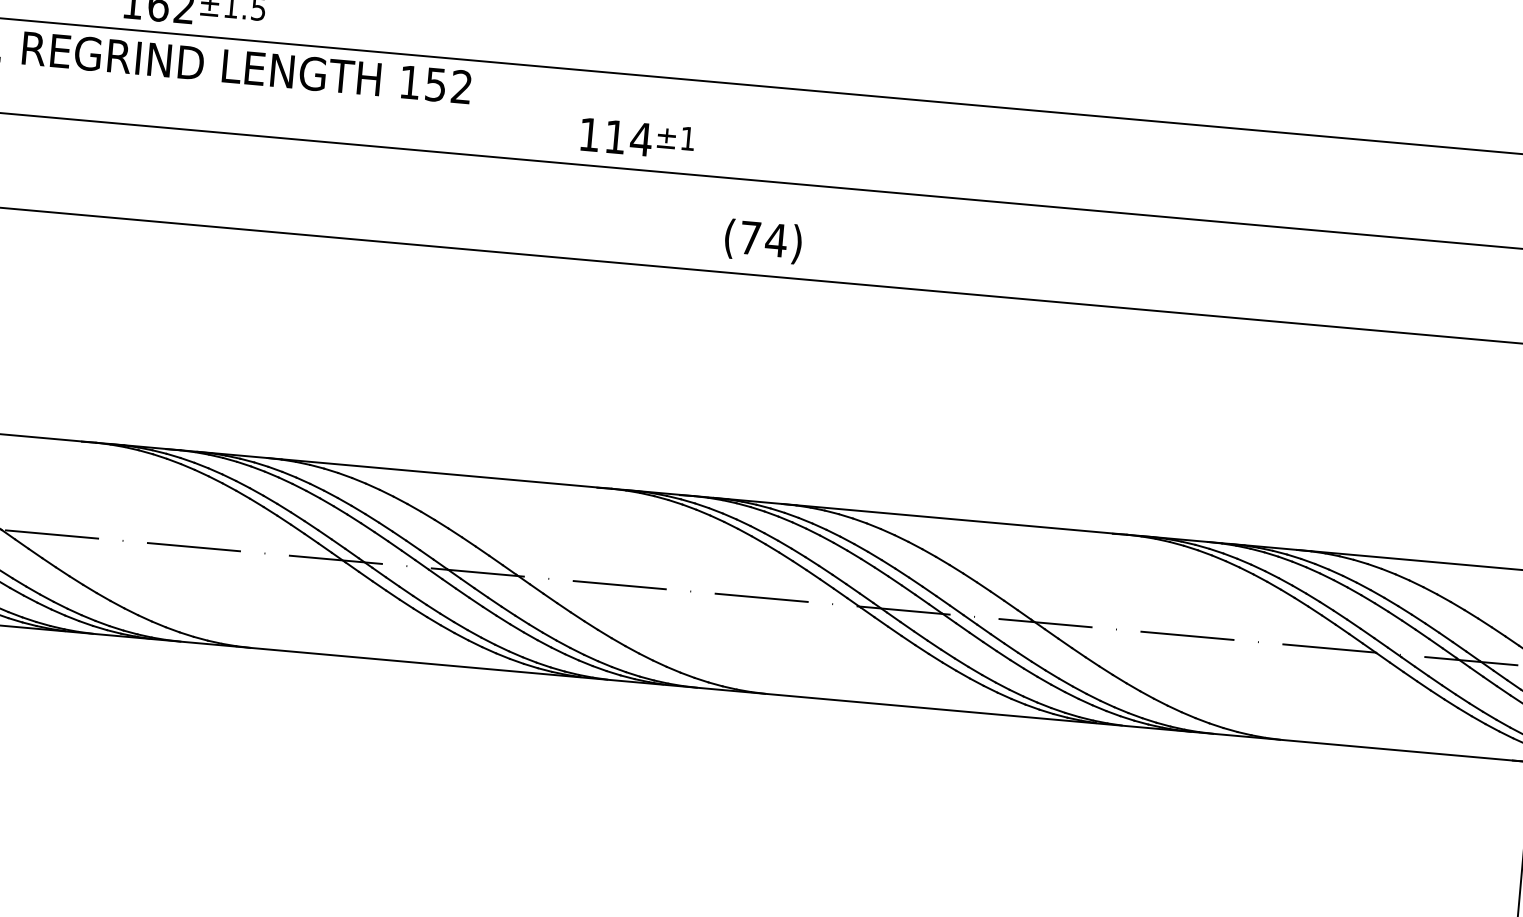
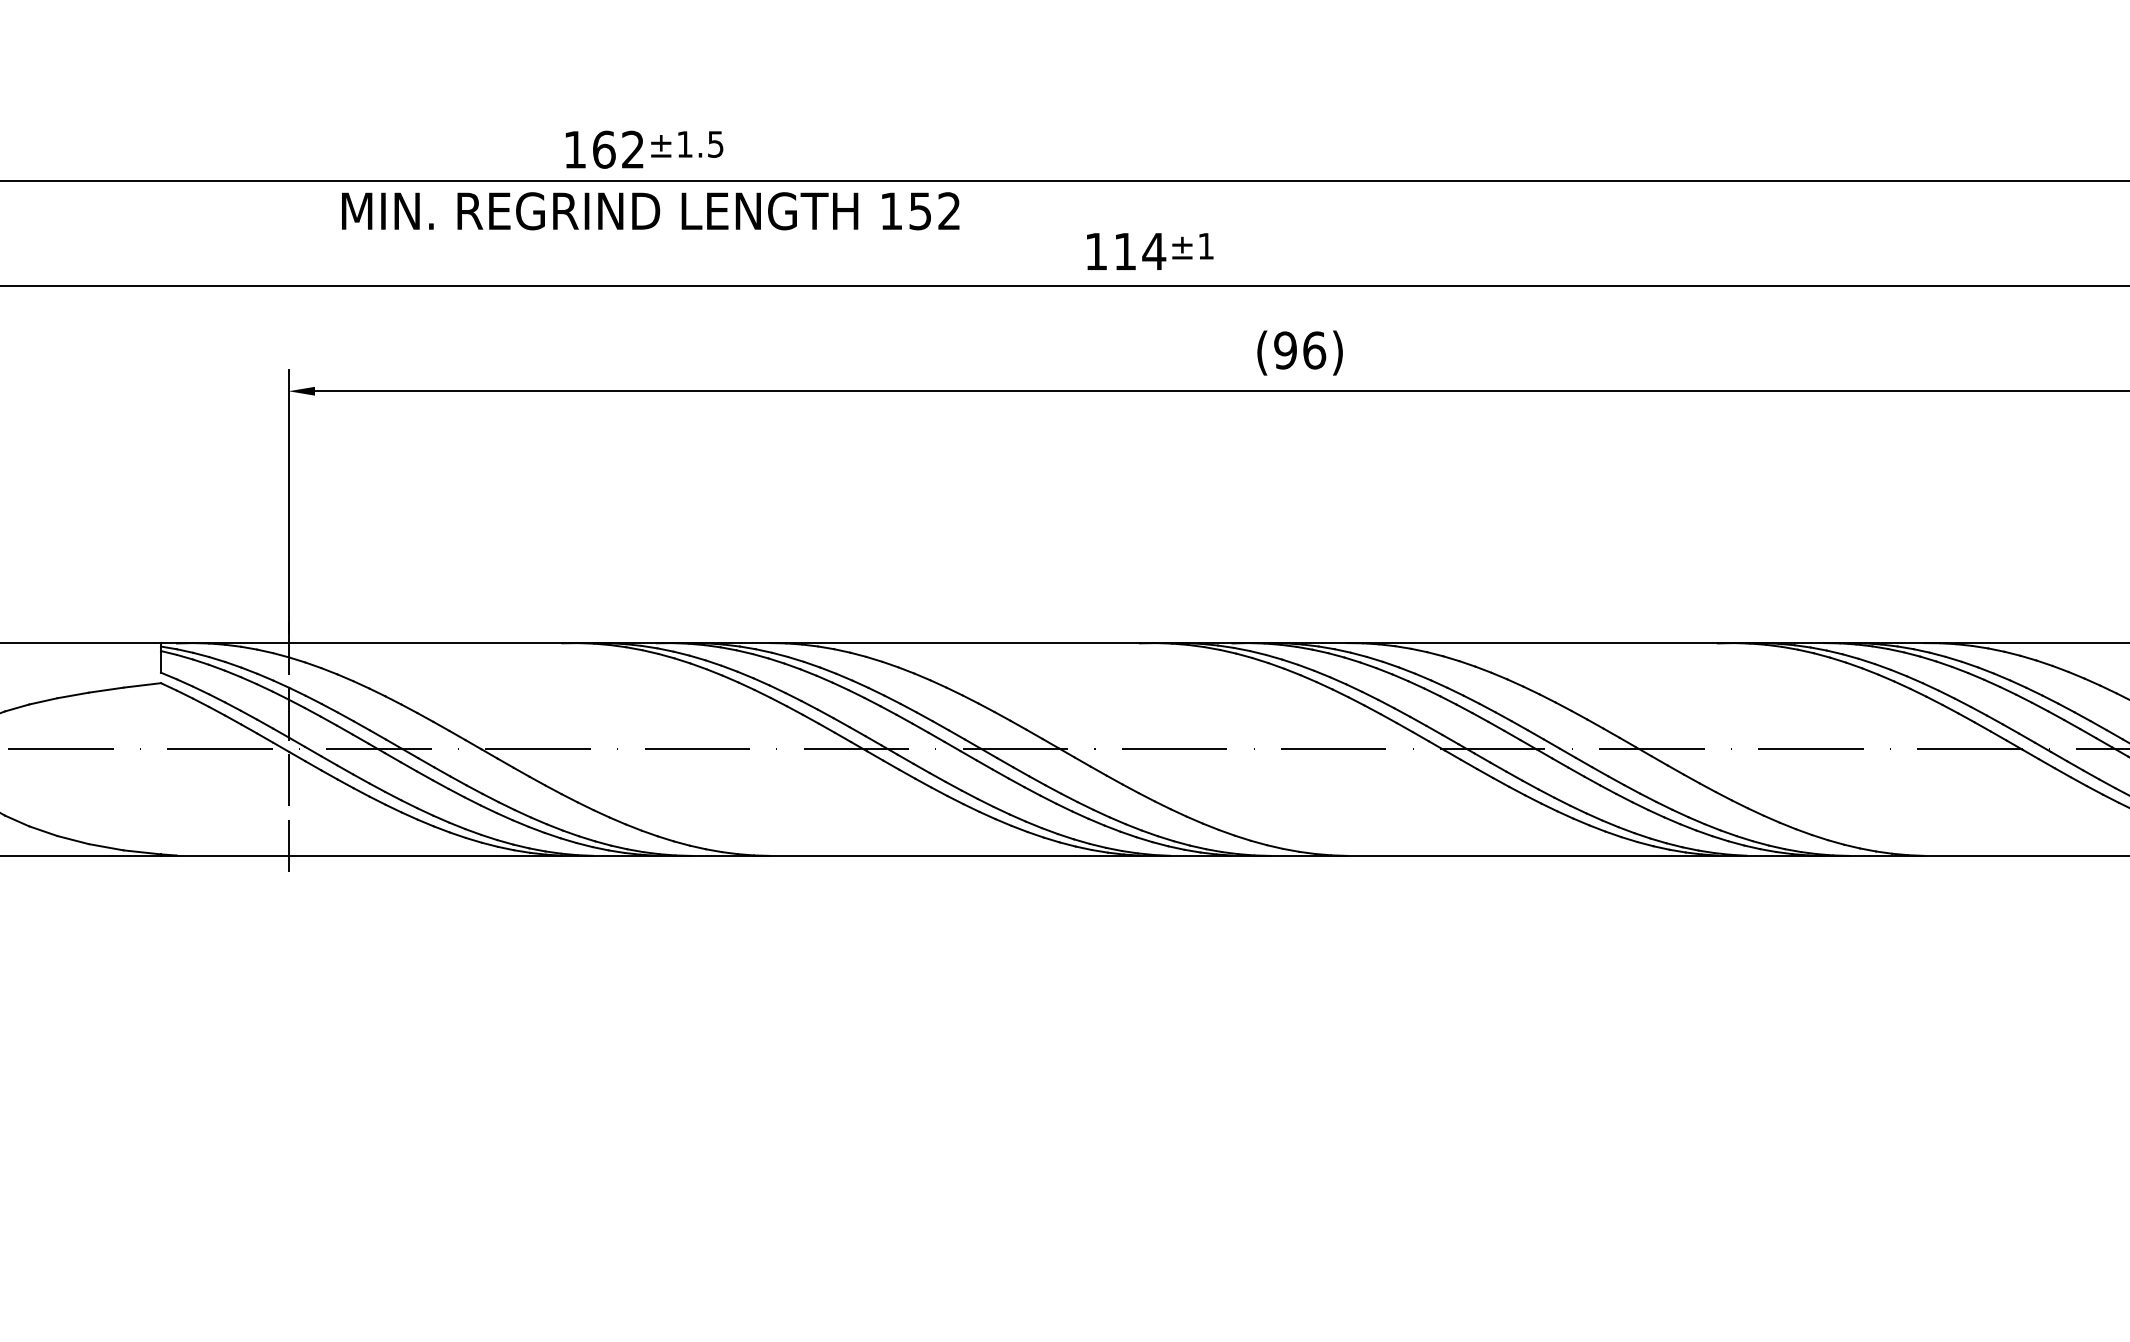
text: (763, 239) -> (1300, 350), (74) -> (96)

